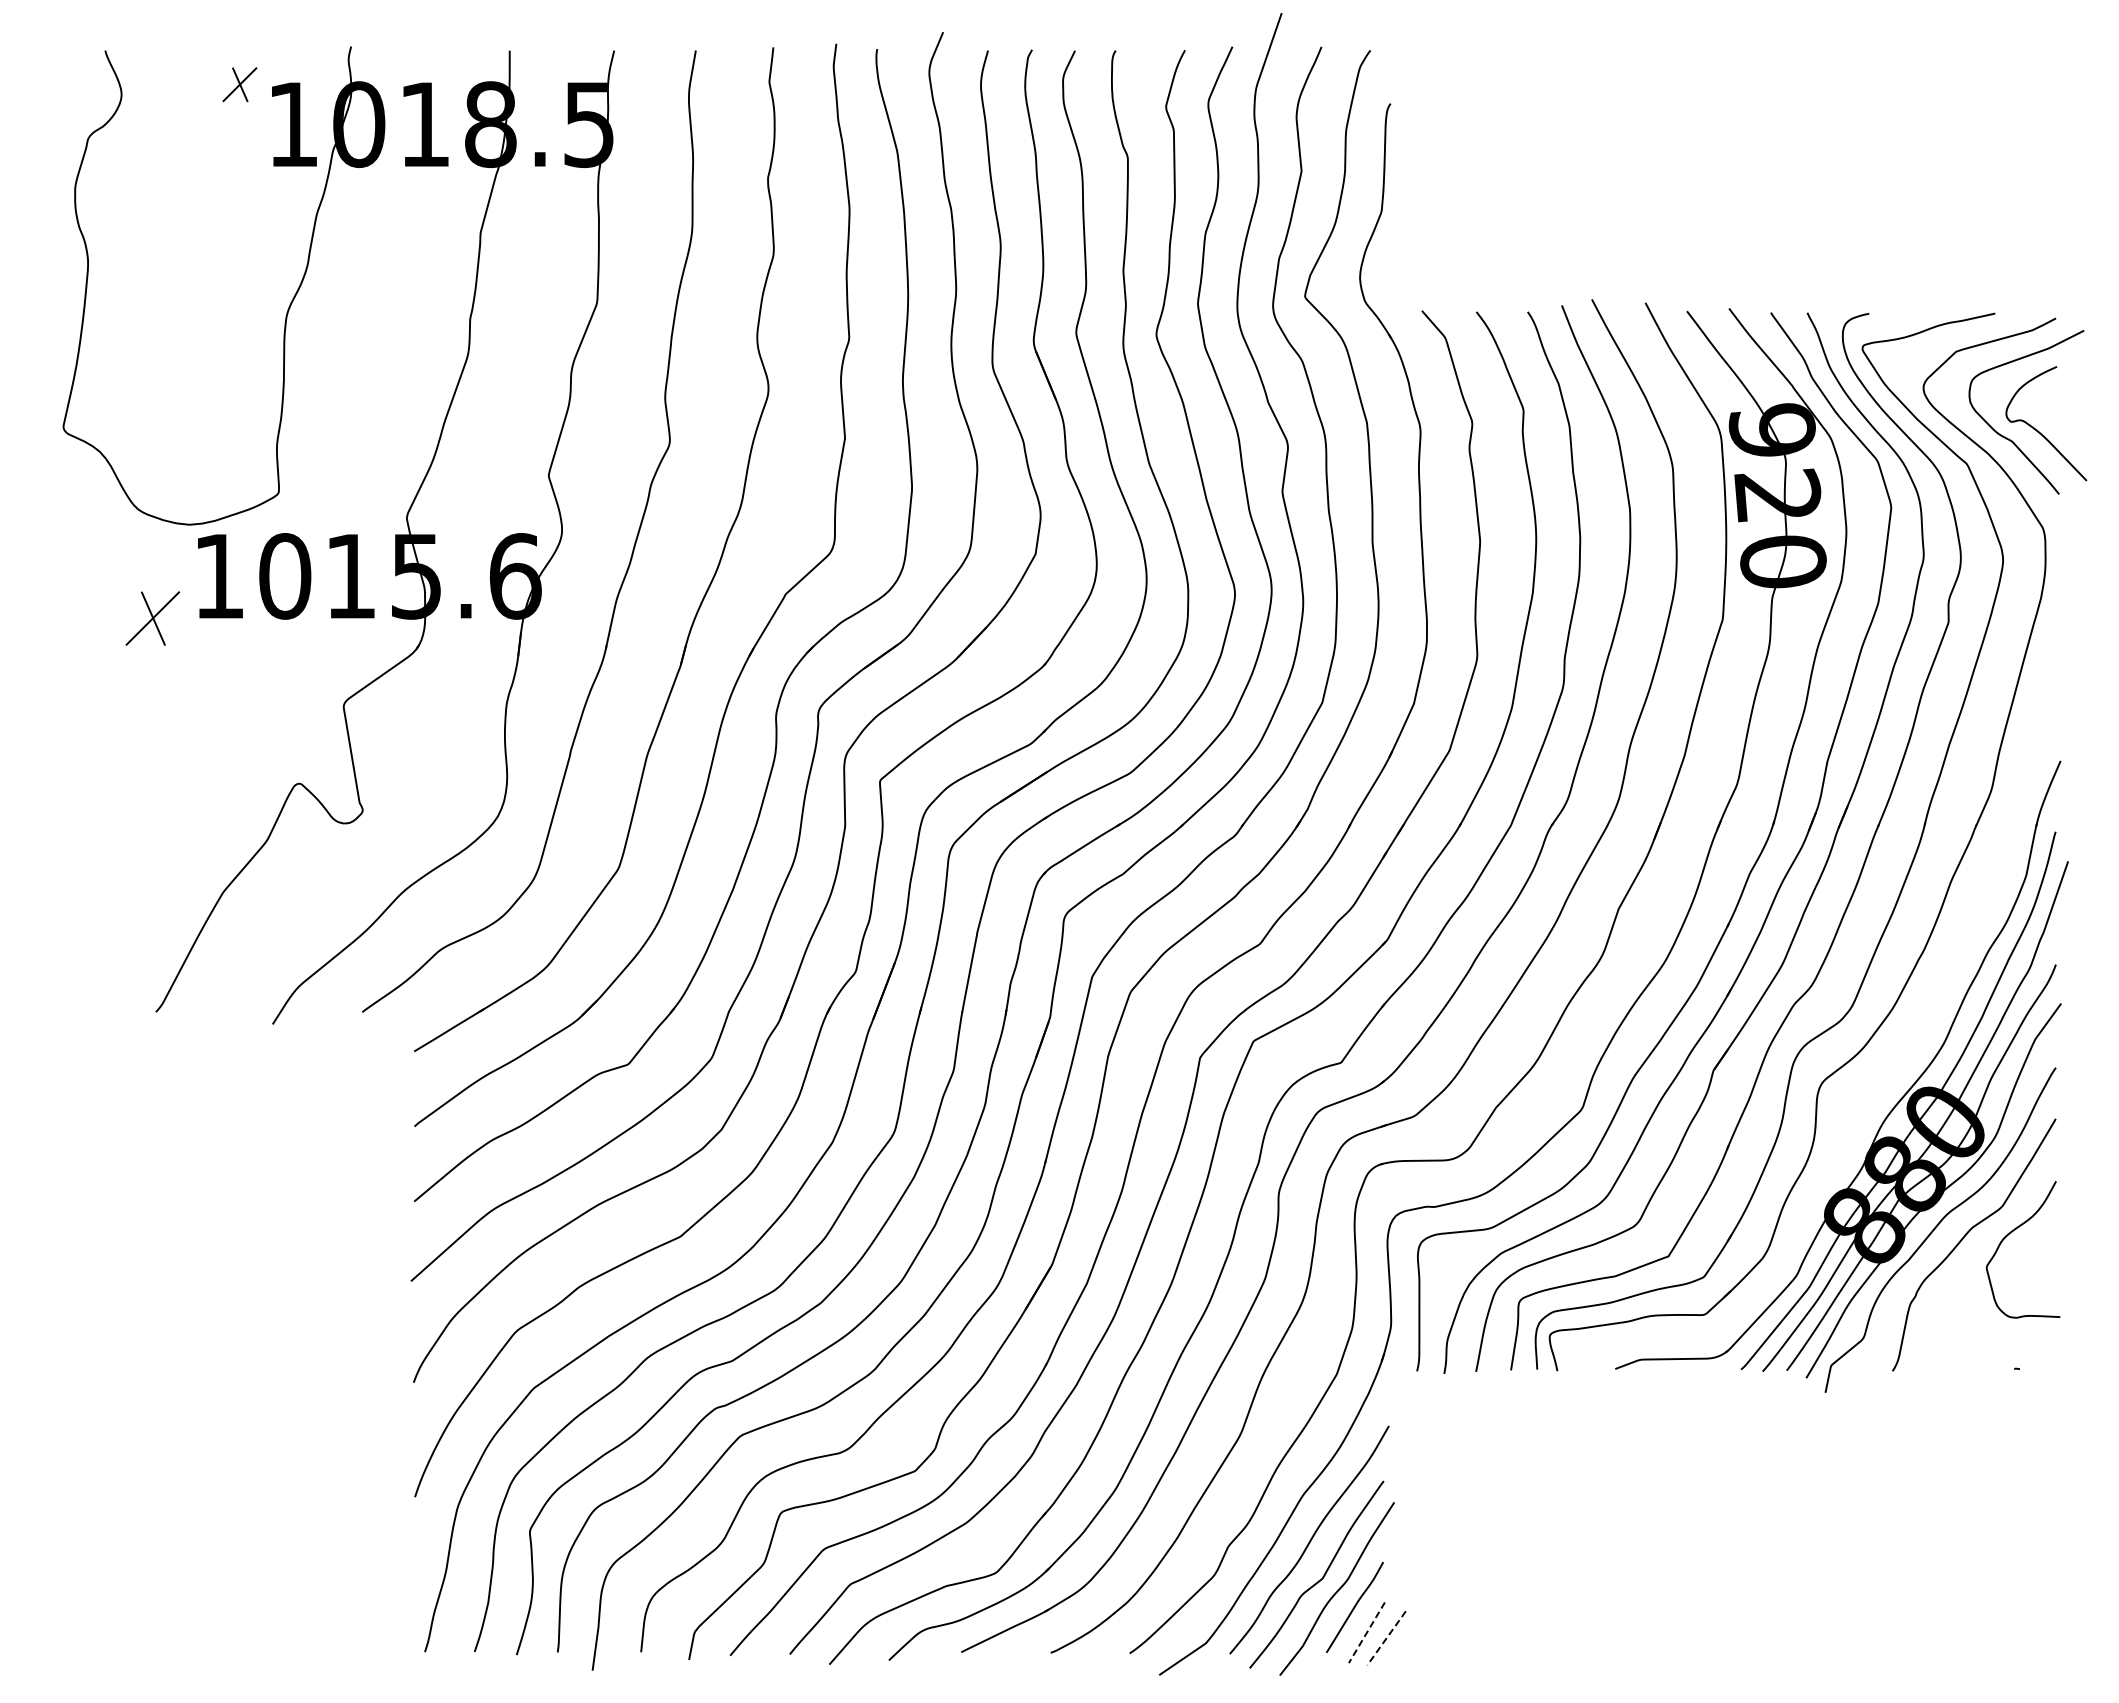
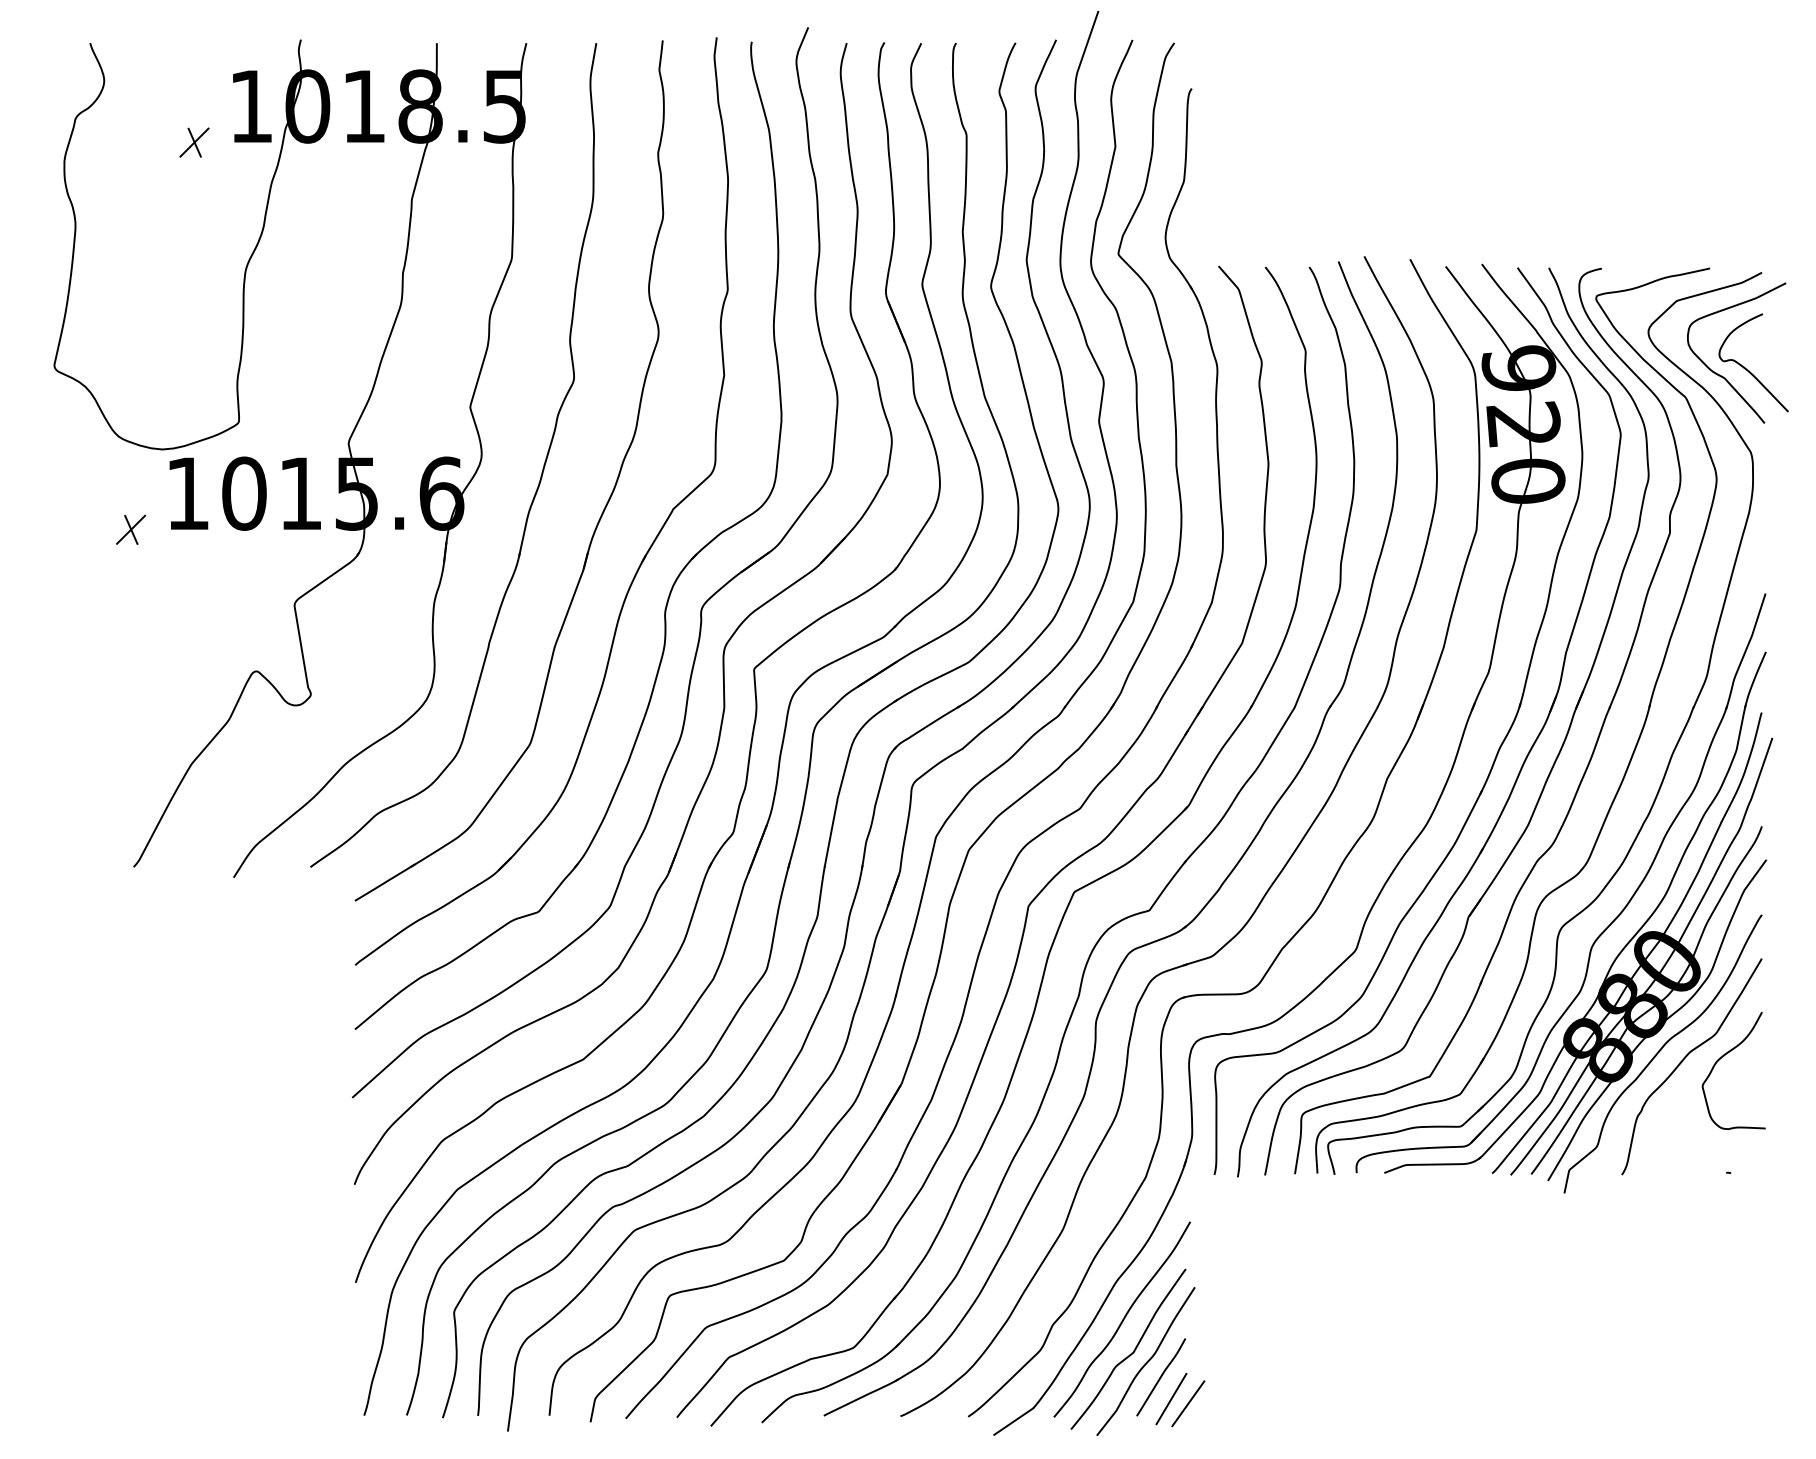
part: (239, 84) -> (194, 142), moved
part: (152, 618) -> (130, 529), size x0.62
part: (1873, 1083) -> (1605, 928), added
line: (1366, 1633) -> (1171, 1399), dashed -> solid
line: (1386, 1638) -> (1188, 1403), dashed -> solid

